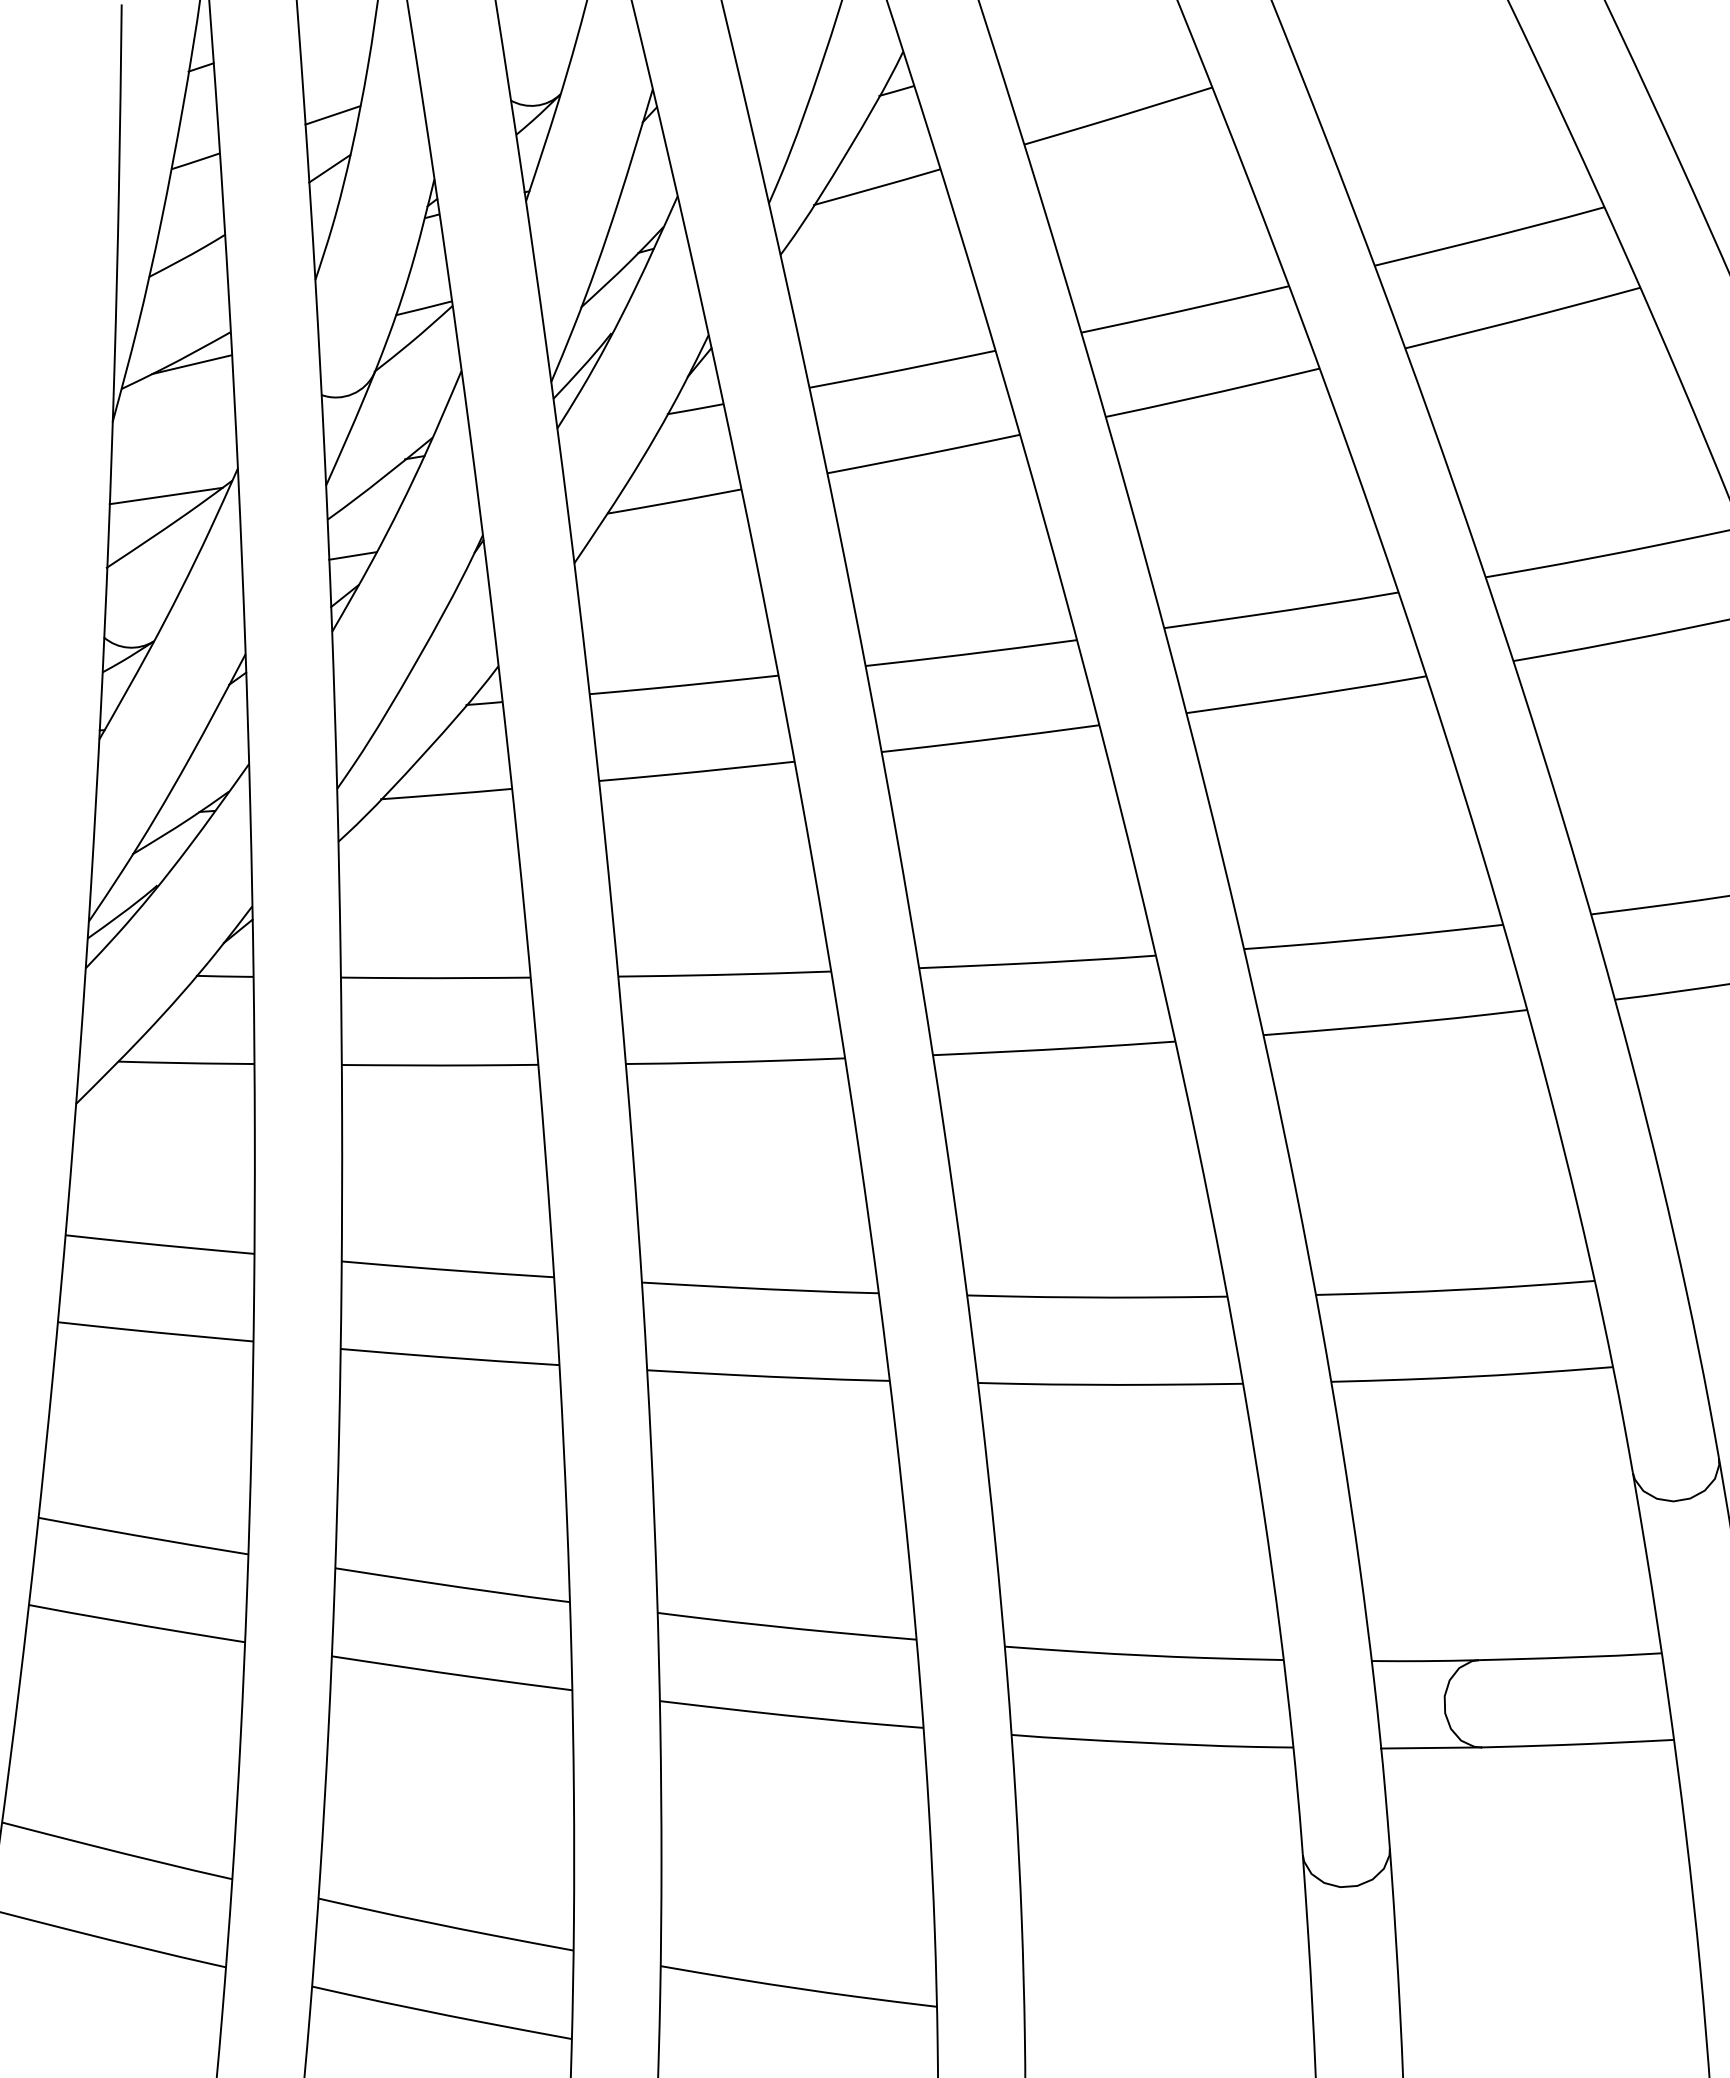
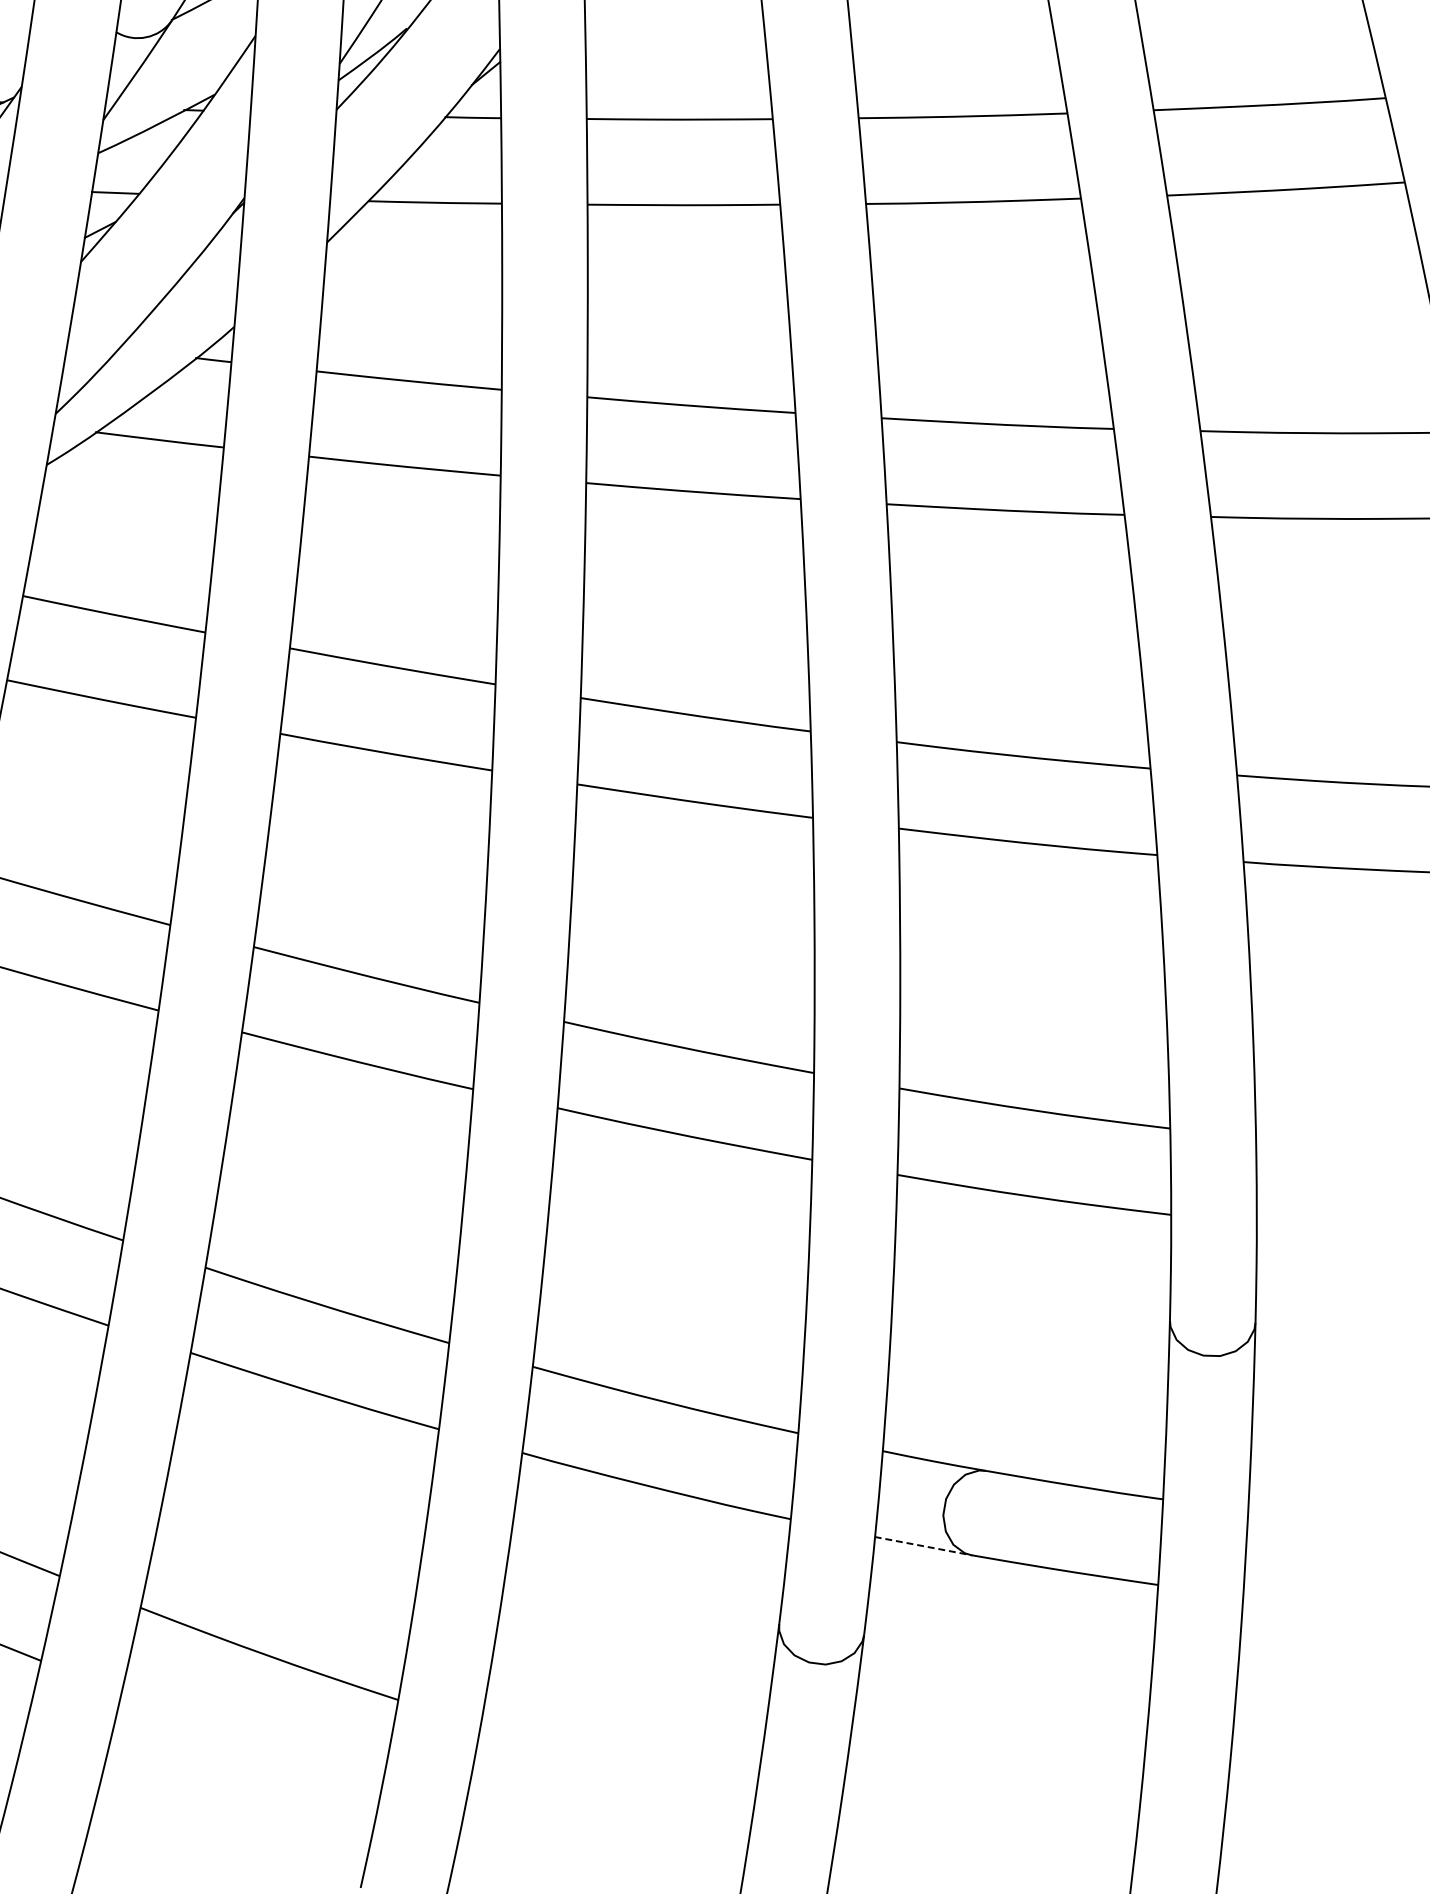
line: (1431, 1747) -> (923, 1545), solid -> dashed

